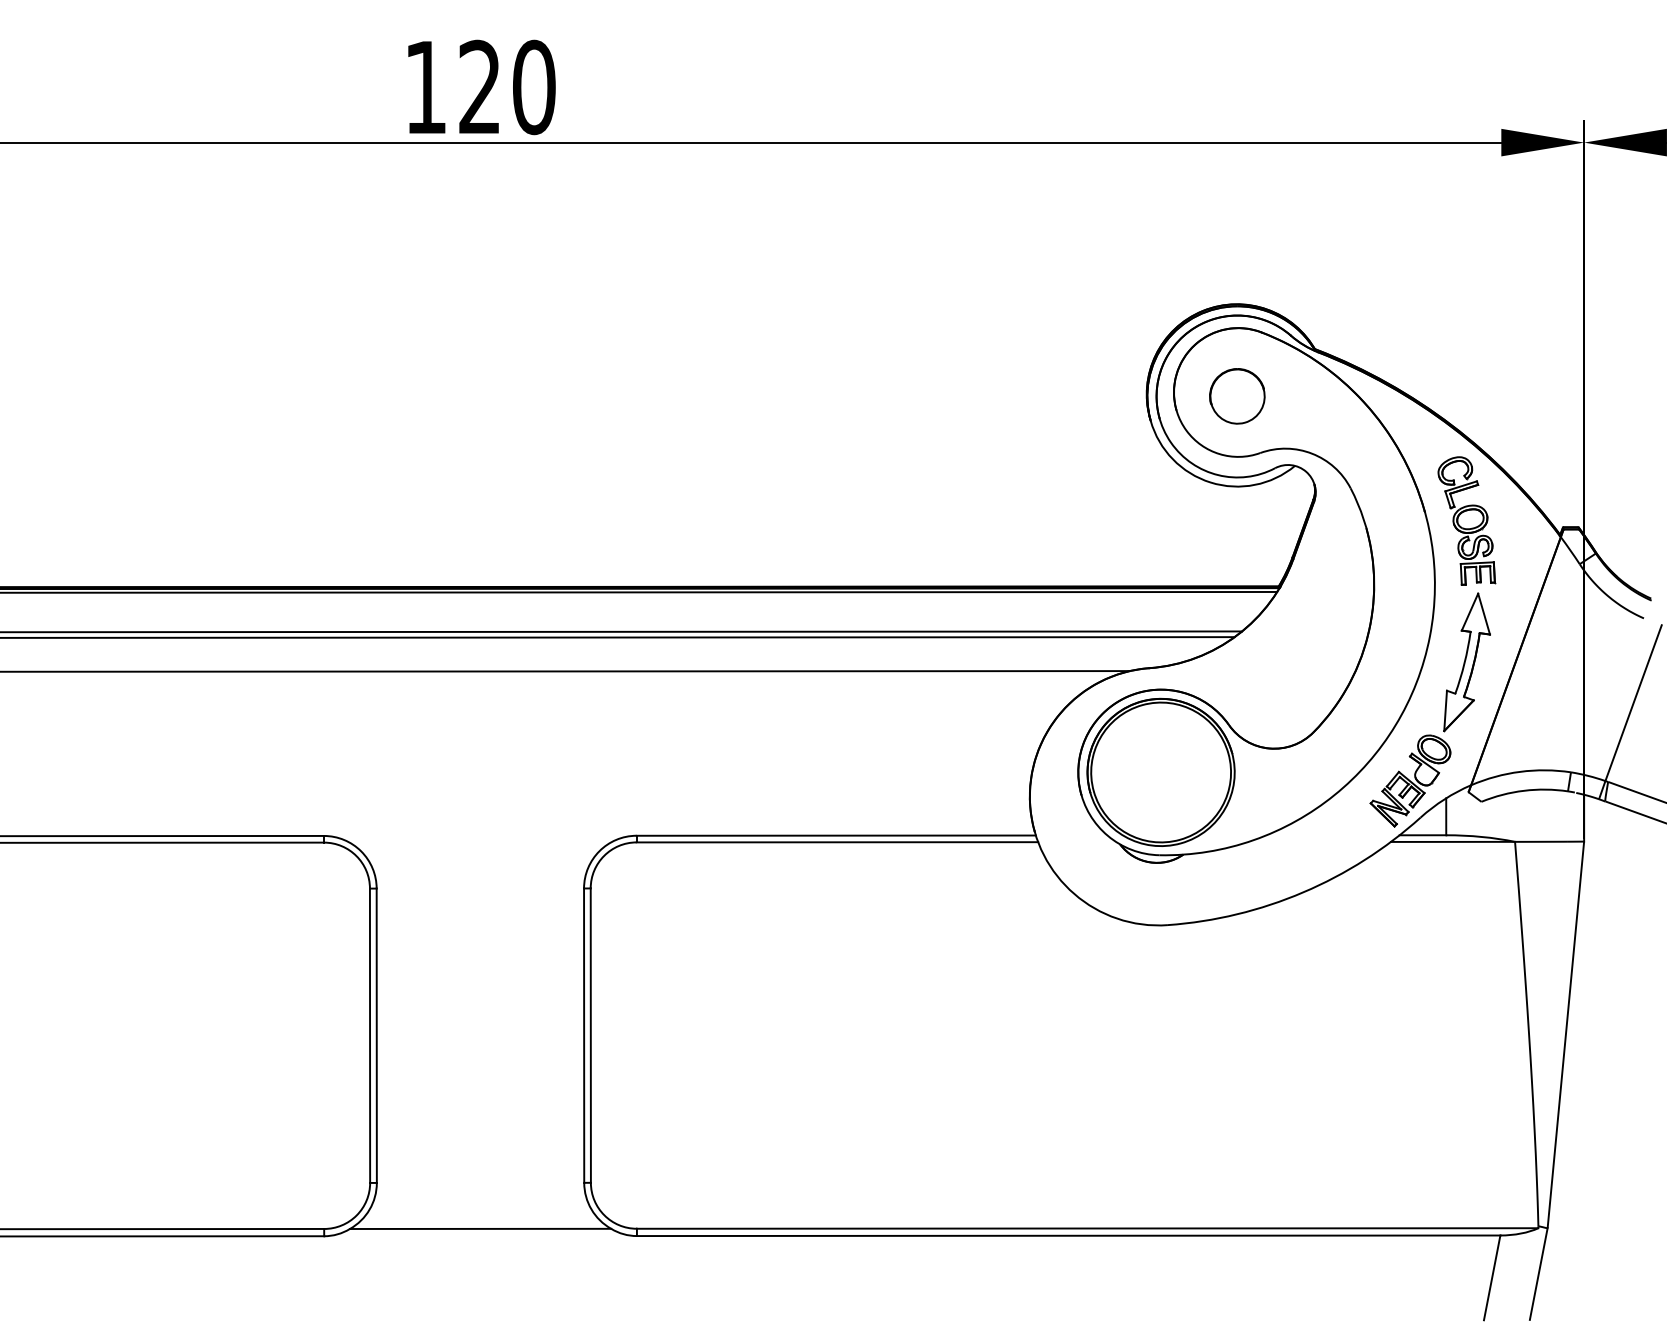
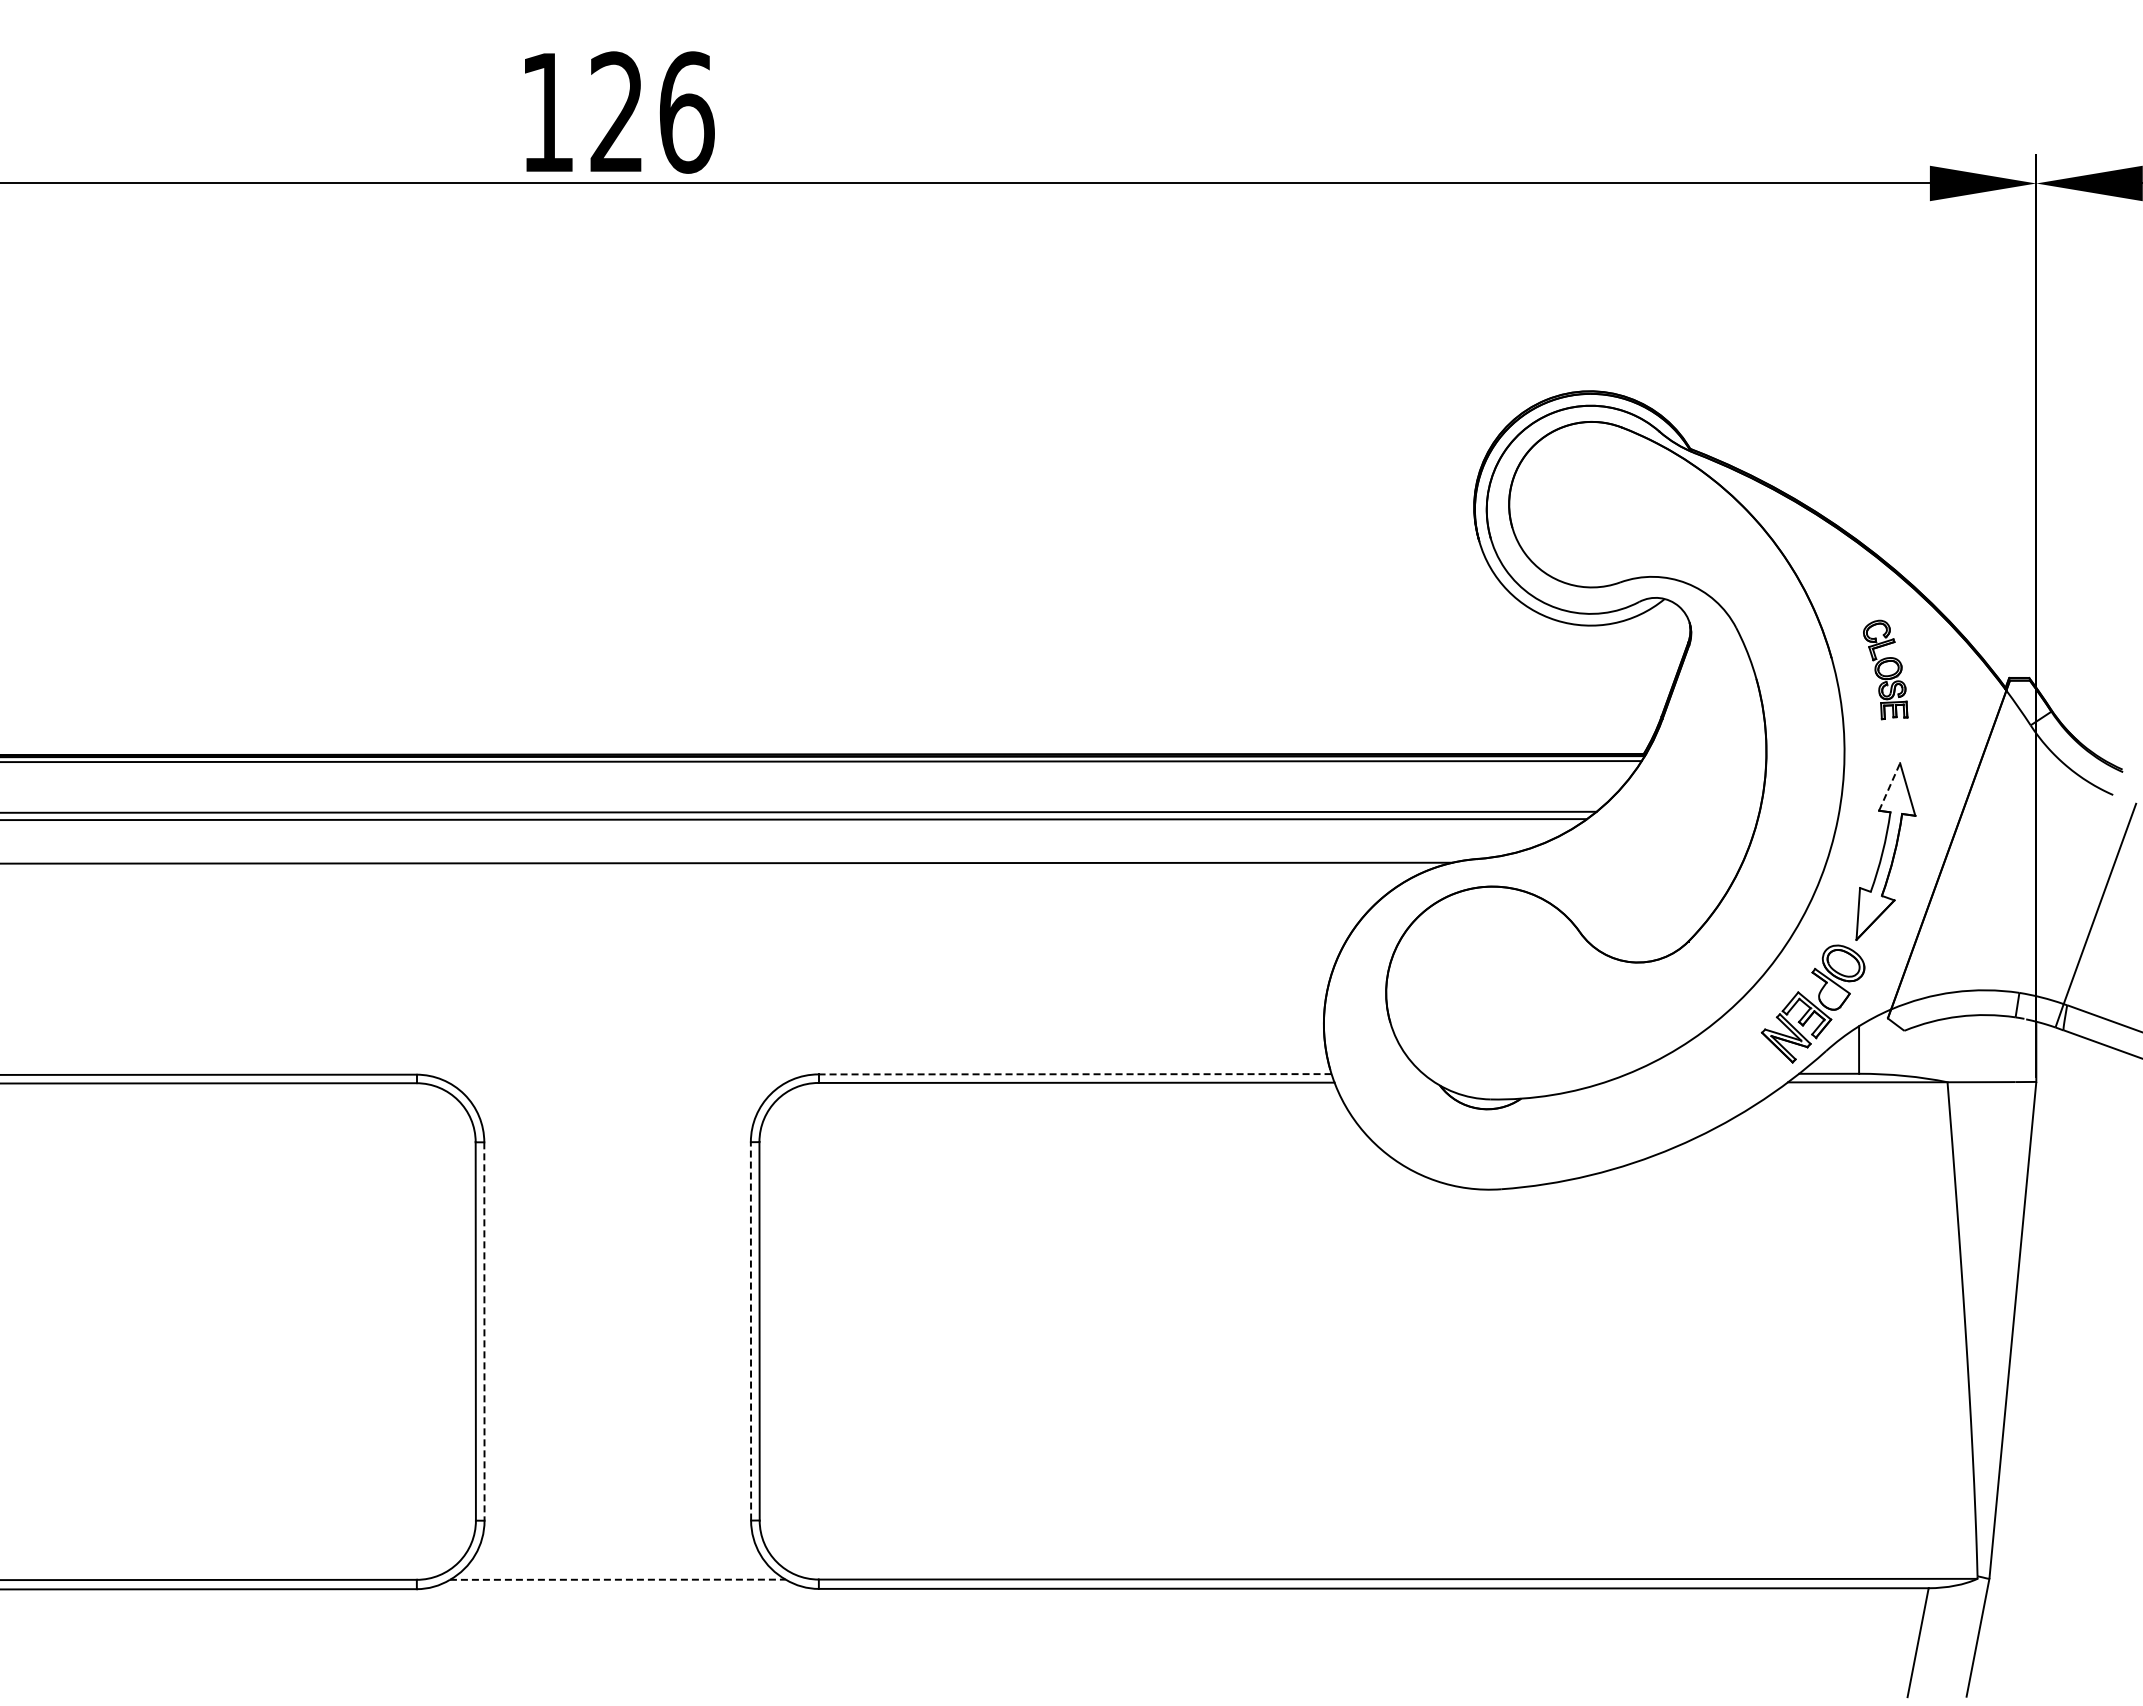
text: (533, 87) -> (686, 112), 120 -> 126
part: (1237, 396) -> (1590, 509), removed
part: (1466, 520) -> (1885, 669), size x0.6
line: (1469, 611) -> (1889, 786), solid -> dashed
part: (1161, 772) -> (1492, 992), removed
line: (836, 835) -> (1075, 1074), solid -> dashed
line: (583, 1034) -> (750, 1330), solid -> dashed
line: (376, 1036) -> (484, 1332), solid -> dashed
line: (480, 1228) -> (617, 1579), solid -> dashed

